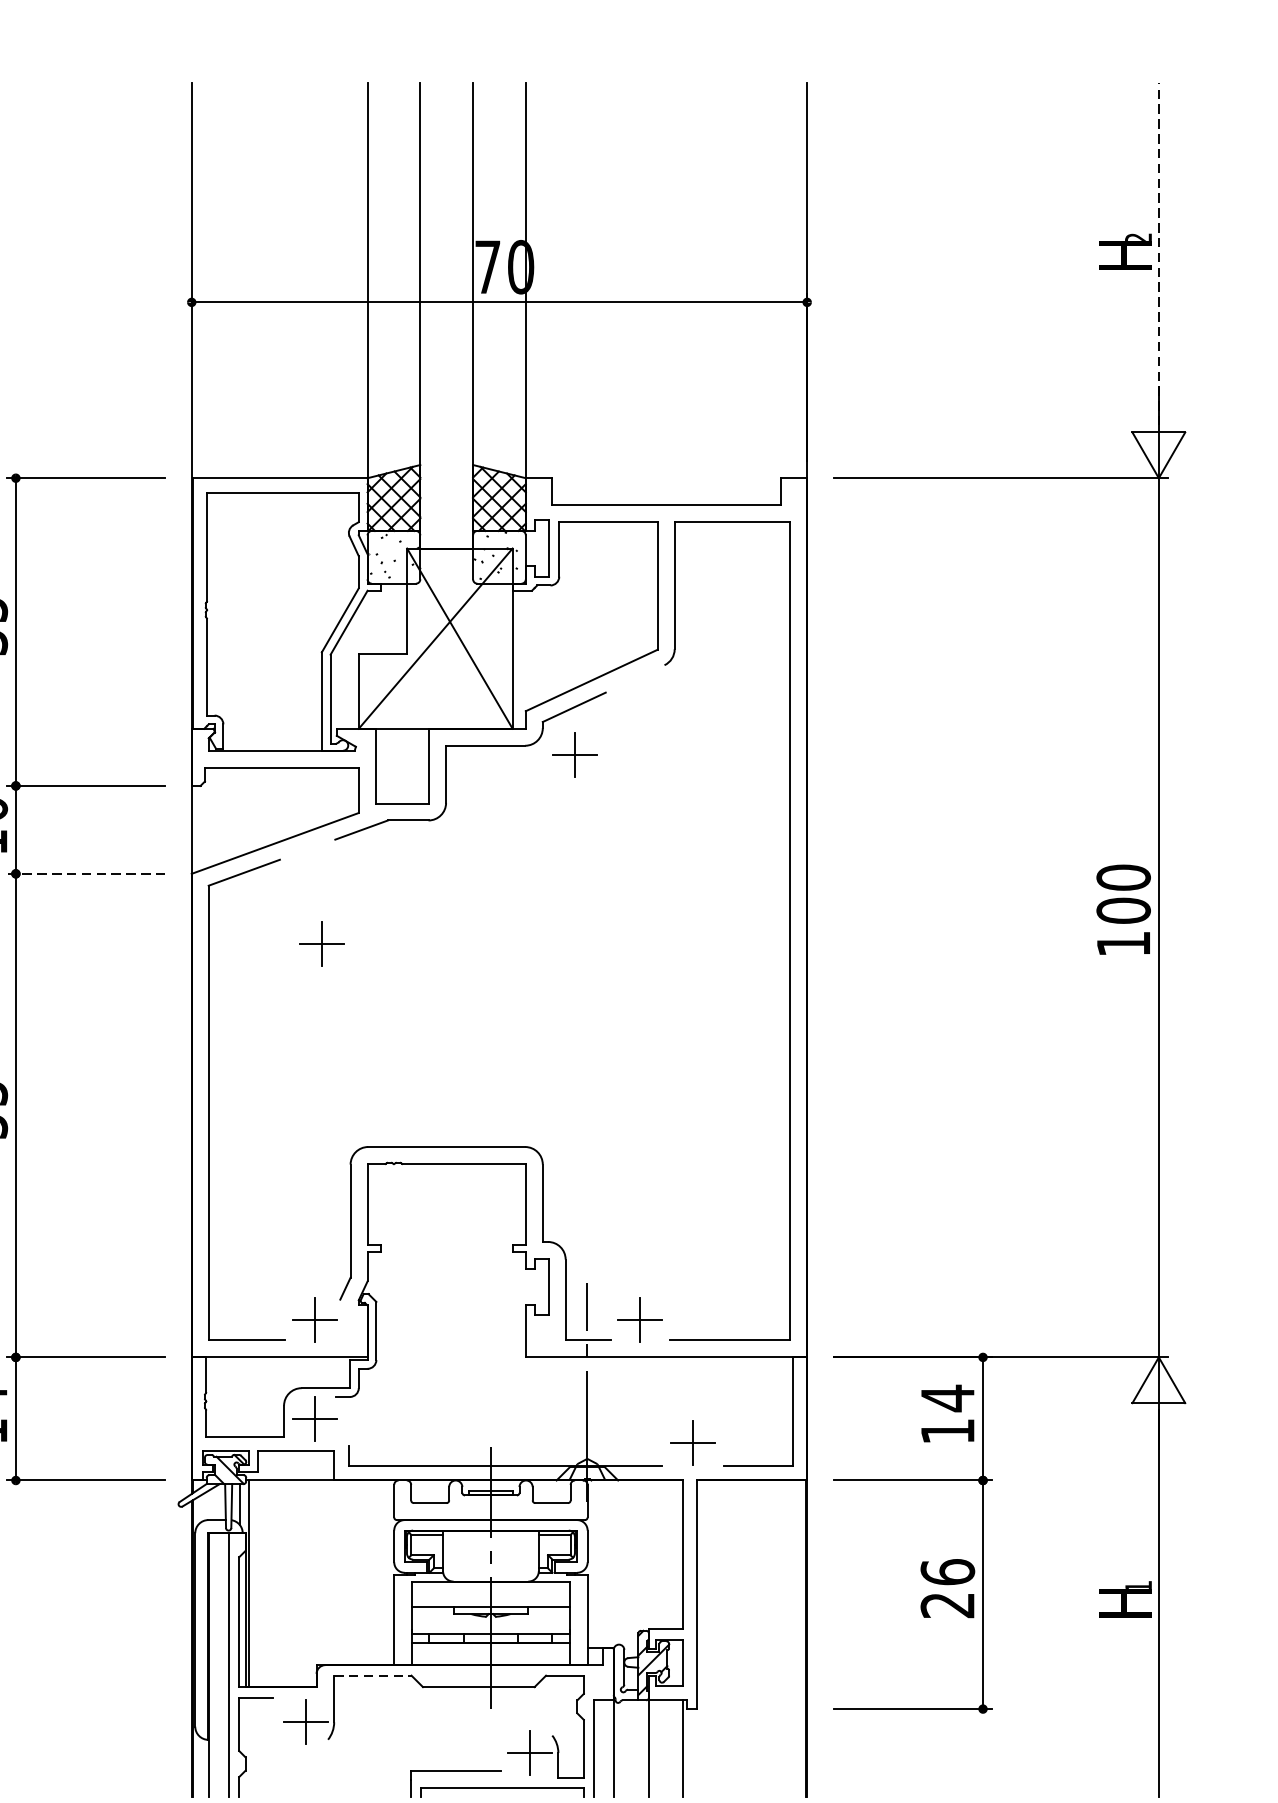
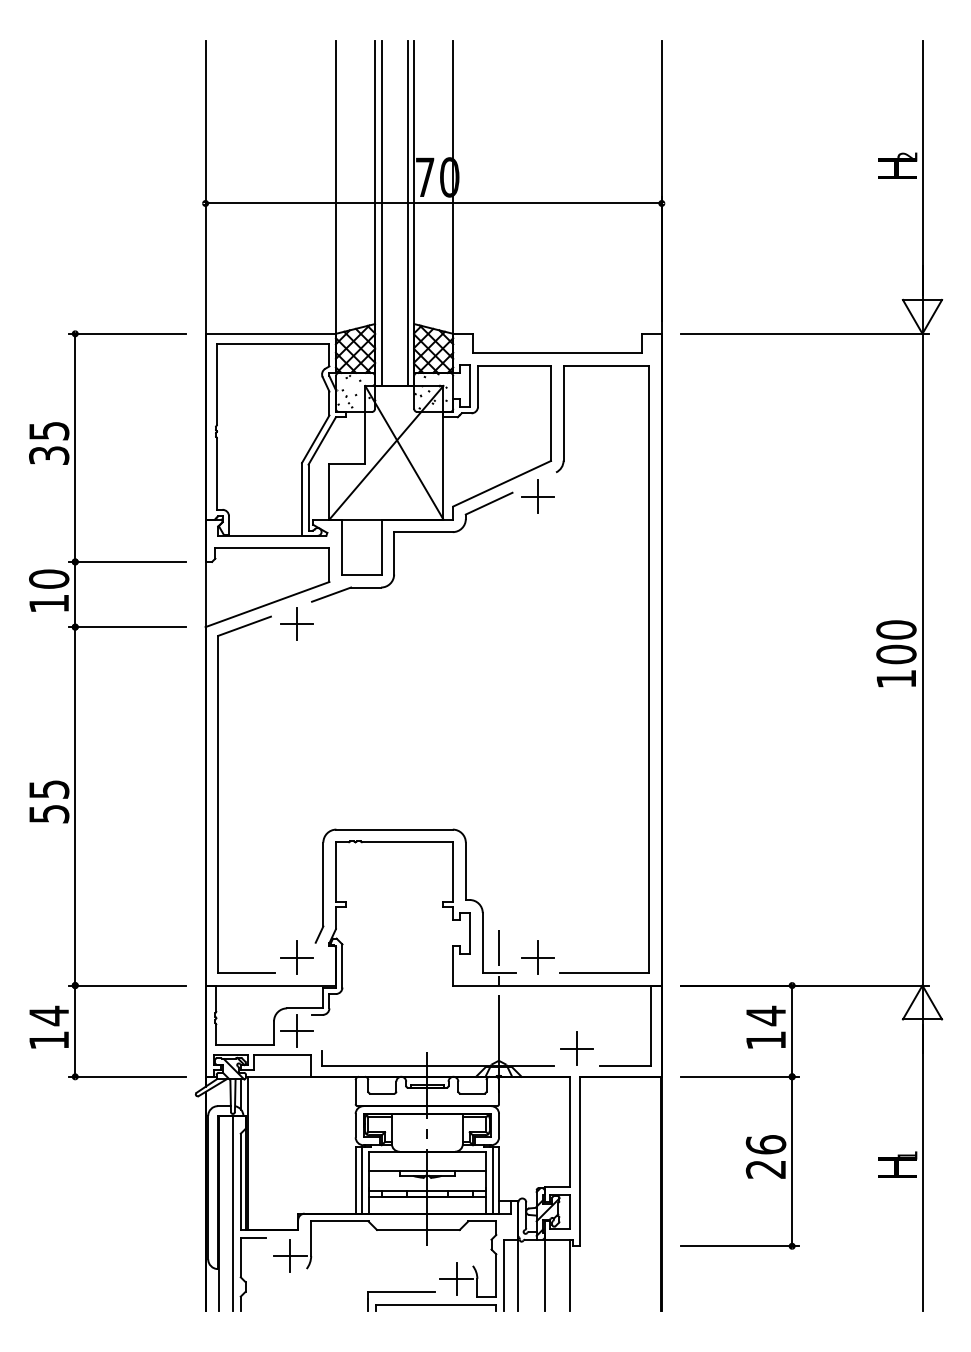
line: (1158, 253) -> (922, 167), dashed -> solid
line: (429, 314) -> (381, 212), added
line: (464, 314) -> (407, 212), added
part: (574, 754) -> (537, 496), moved
line: (86, 874) -> (127, 627), dashed -> solid
part: (321, 943) -> (296, 623), moved
line: (402, 1620) -> (361, 1180), added
line: (578, 1620) -> (492, 1180), added
line: (372, 1675) -> (339, 1221), dashed -> solid

